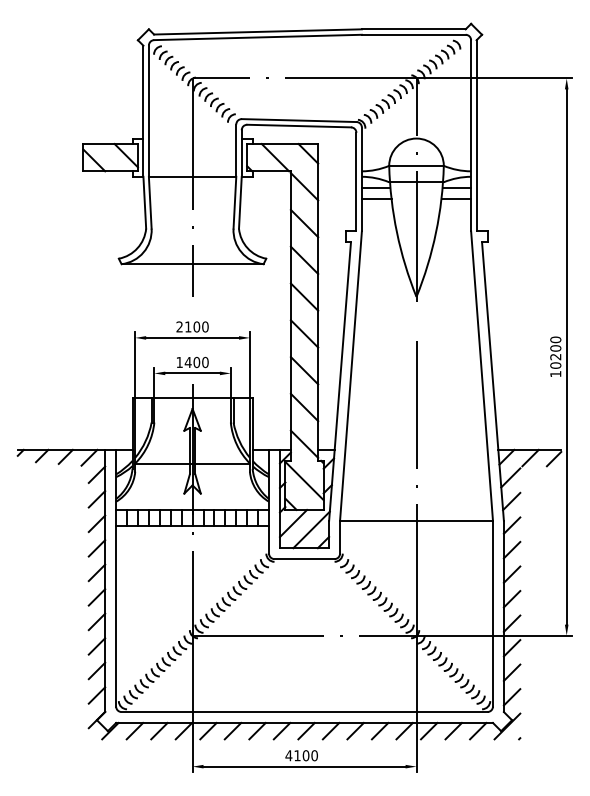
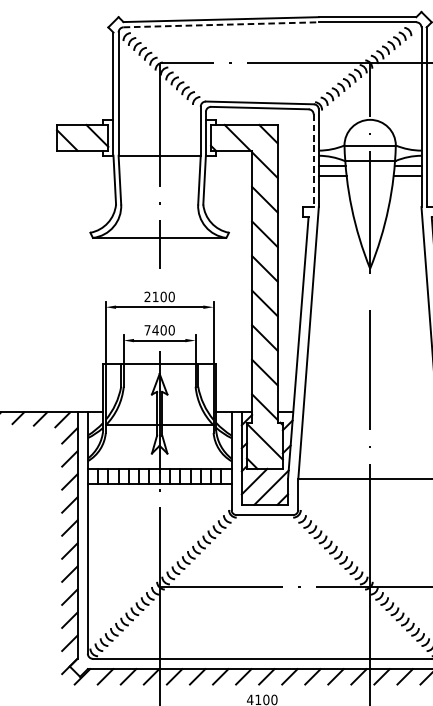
line: (258, 37) -> (221, 24), solid -> dashed
line: (356, 182) -> (313, 161), solid -> dashed
text: (179, 362) -> (147, 330), 1400 -> 7400

